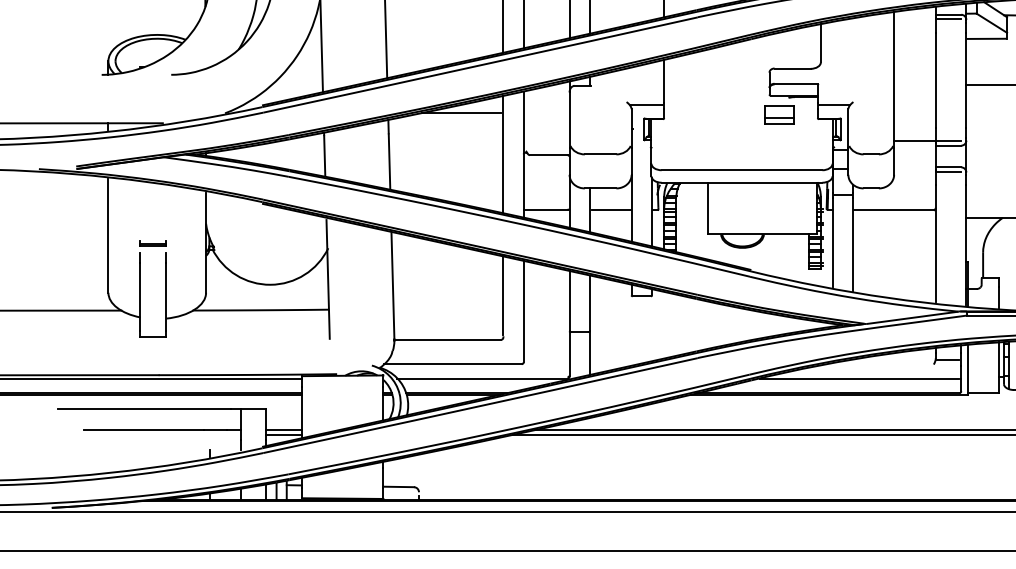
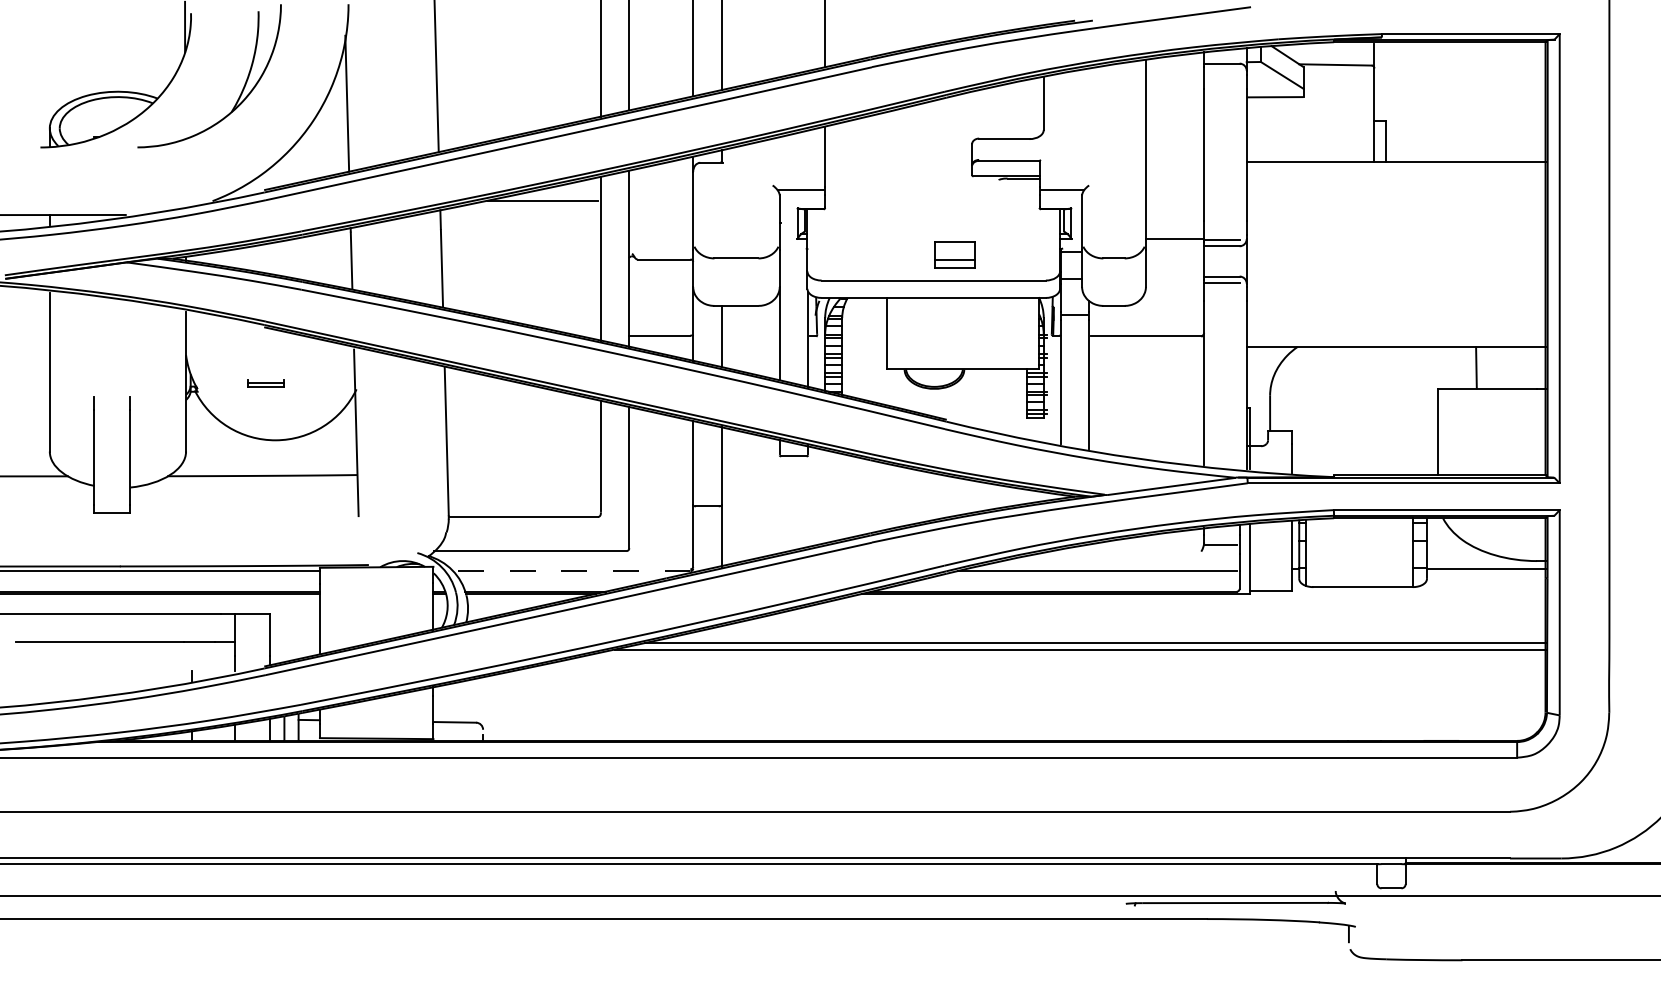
line: (948, 18) -> (1221, 69), removed
part: (779, 114) -> (954, 254), moved
line: (611, 209) -> (751, 335), removed
part: (152, 244) -> (265, 383), moved
line: (482, 378) -> (571, 571), solid -> dashed
line: (283, 429) -> (294, 642), removed
line: (283, 434) -> (294, 649), removed

